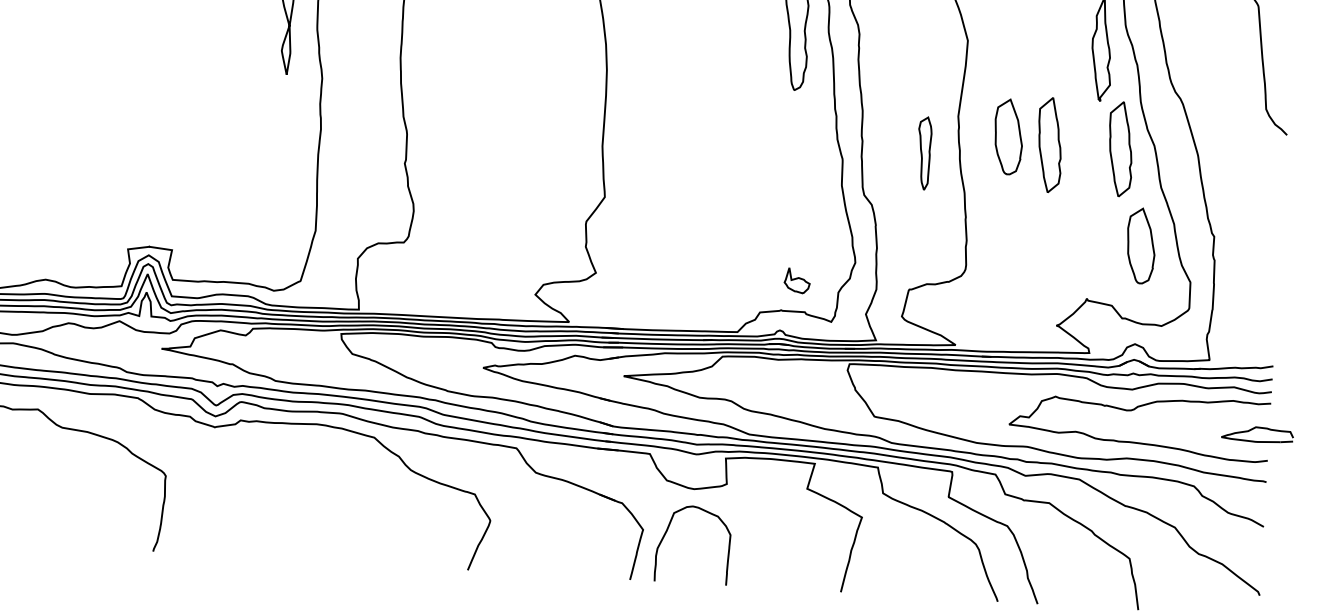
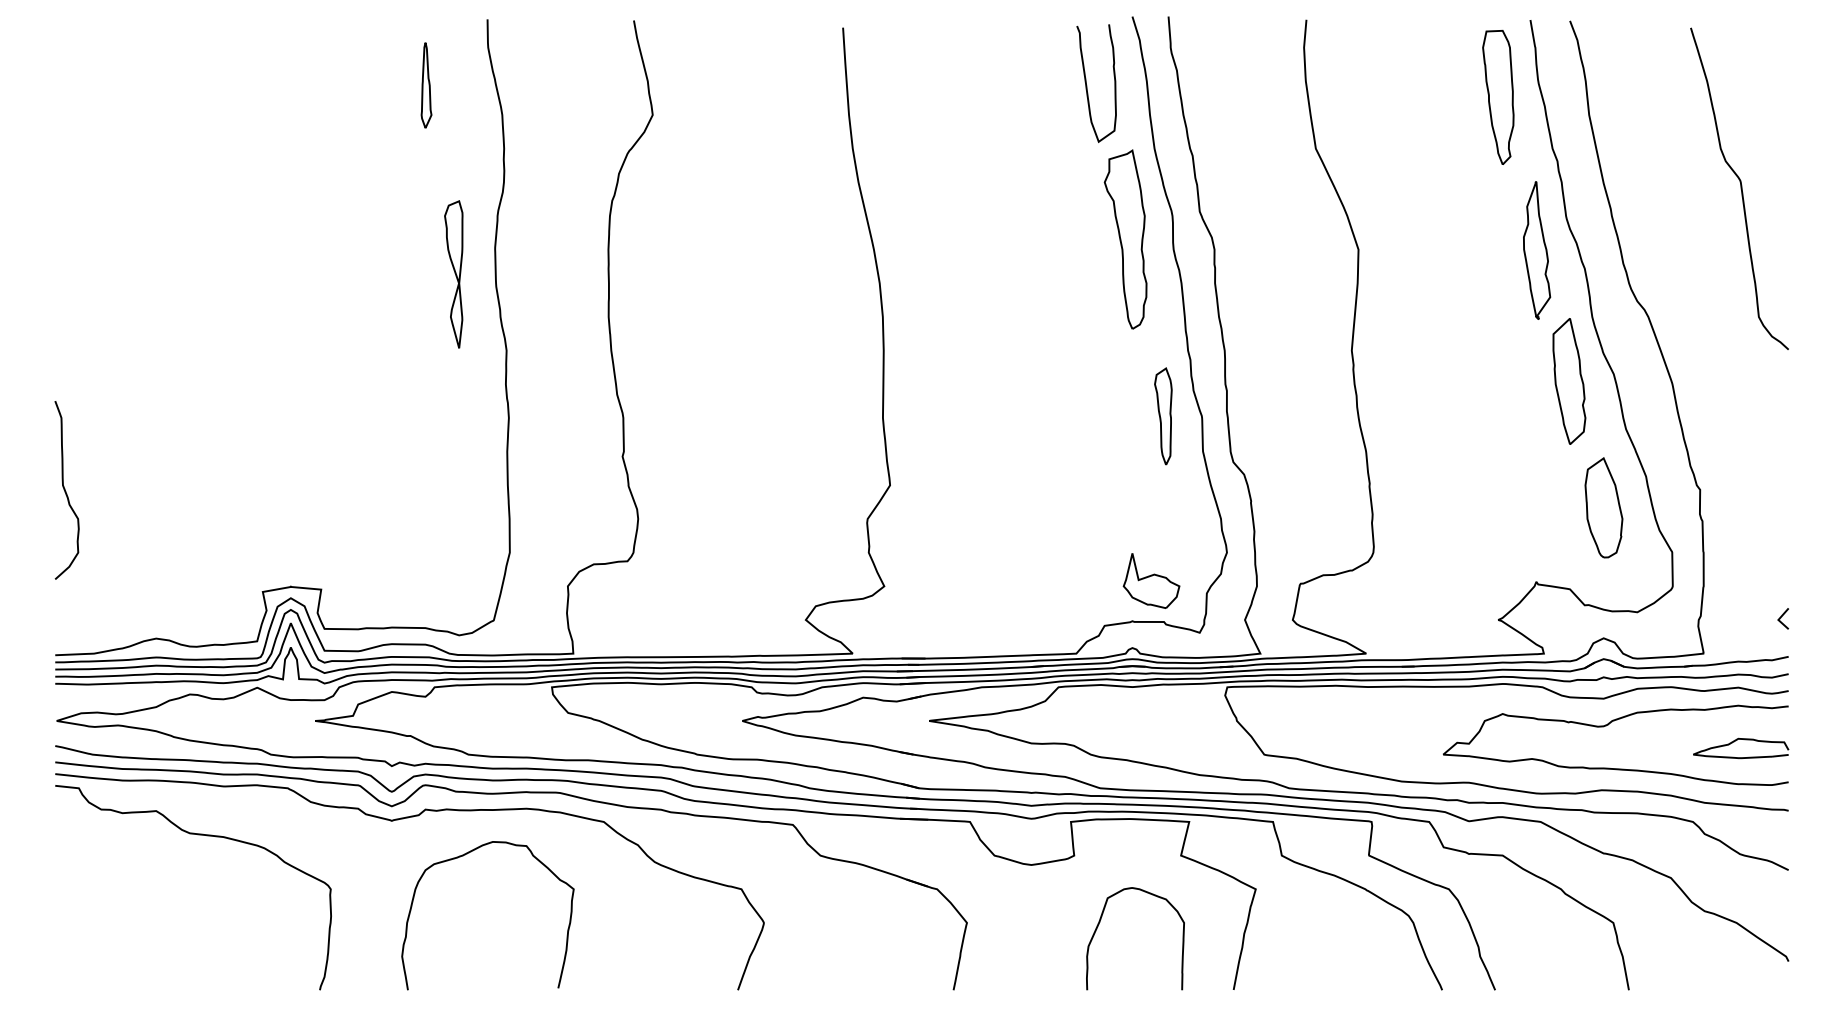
part: (1008, 136) -> (1419, 373), removed
part: (1050, 145) -> (1475, 381), removed
part: (924, 153) -> (1163, 416), moved
part: (797, 280) -> (1151, 580), size x1.67
line: (1269, 336) -> (1781, 617), added
part: (1260, 428) -> (1744, 740), moved
curve: (267, 457) -> (463, 856), added
curve: (667, 531) -> (1100, 922), moved

